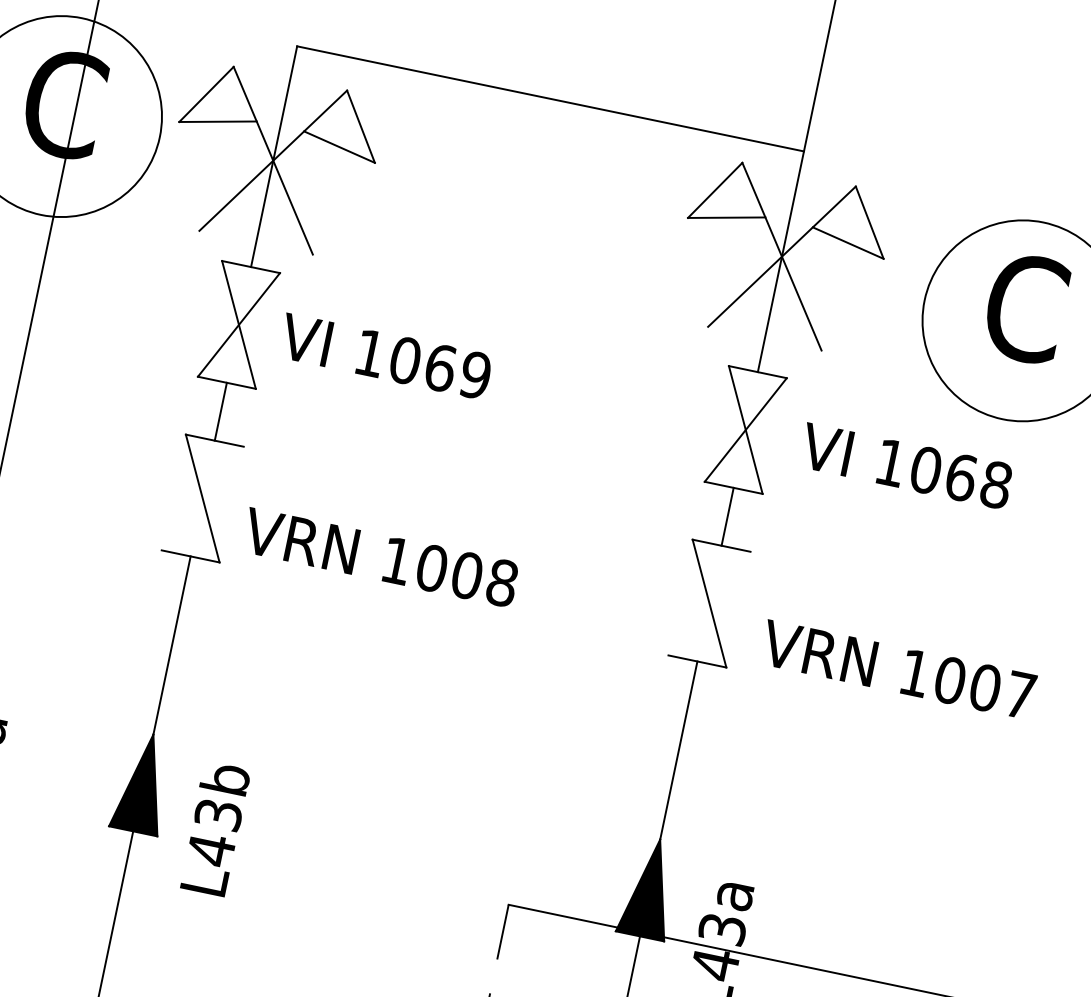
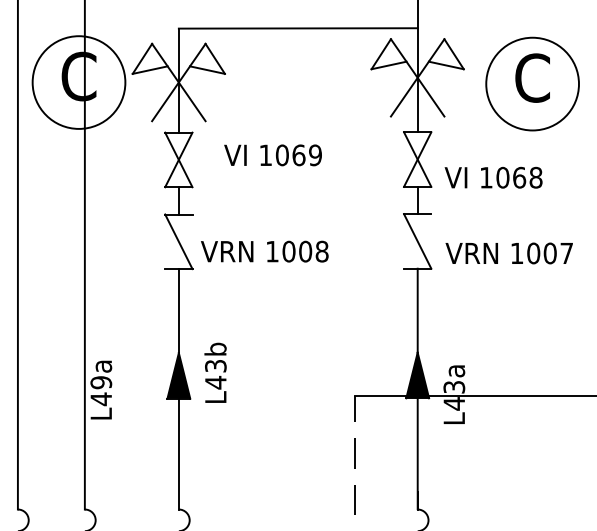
text: (384, 356) -> (272, 155), moved
text: (906, 465) -> (493, 177), moved
text: (214, 828) -> (215, 372), moved

